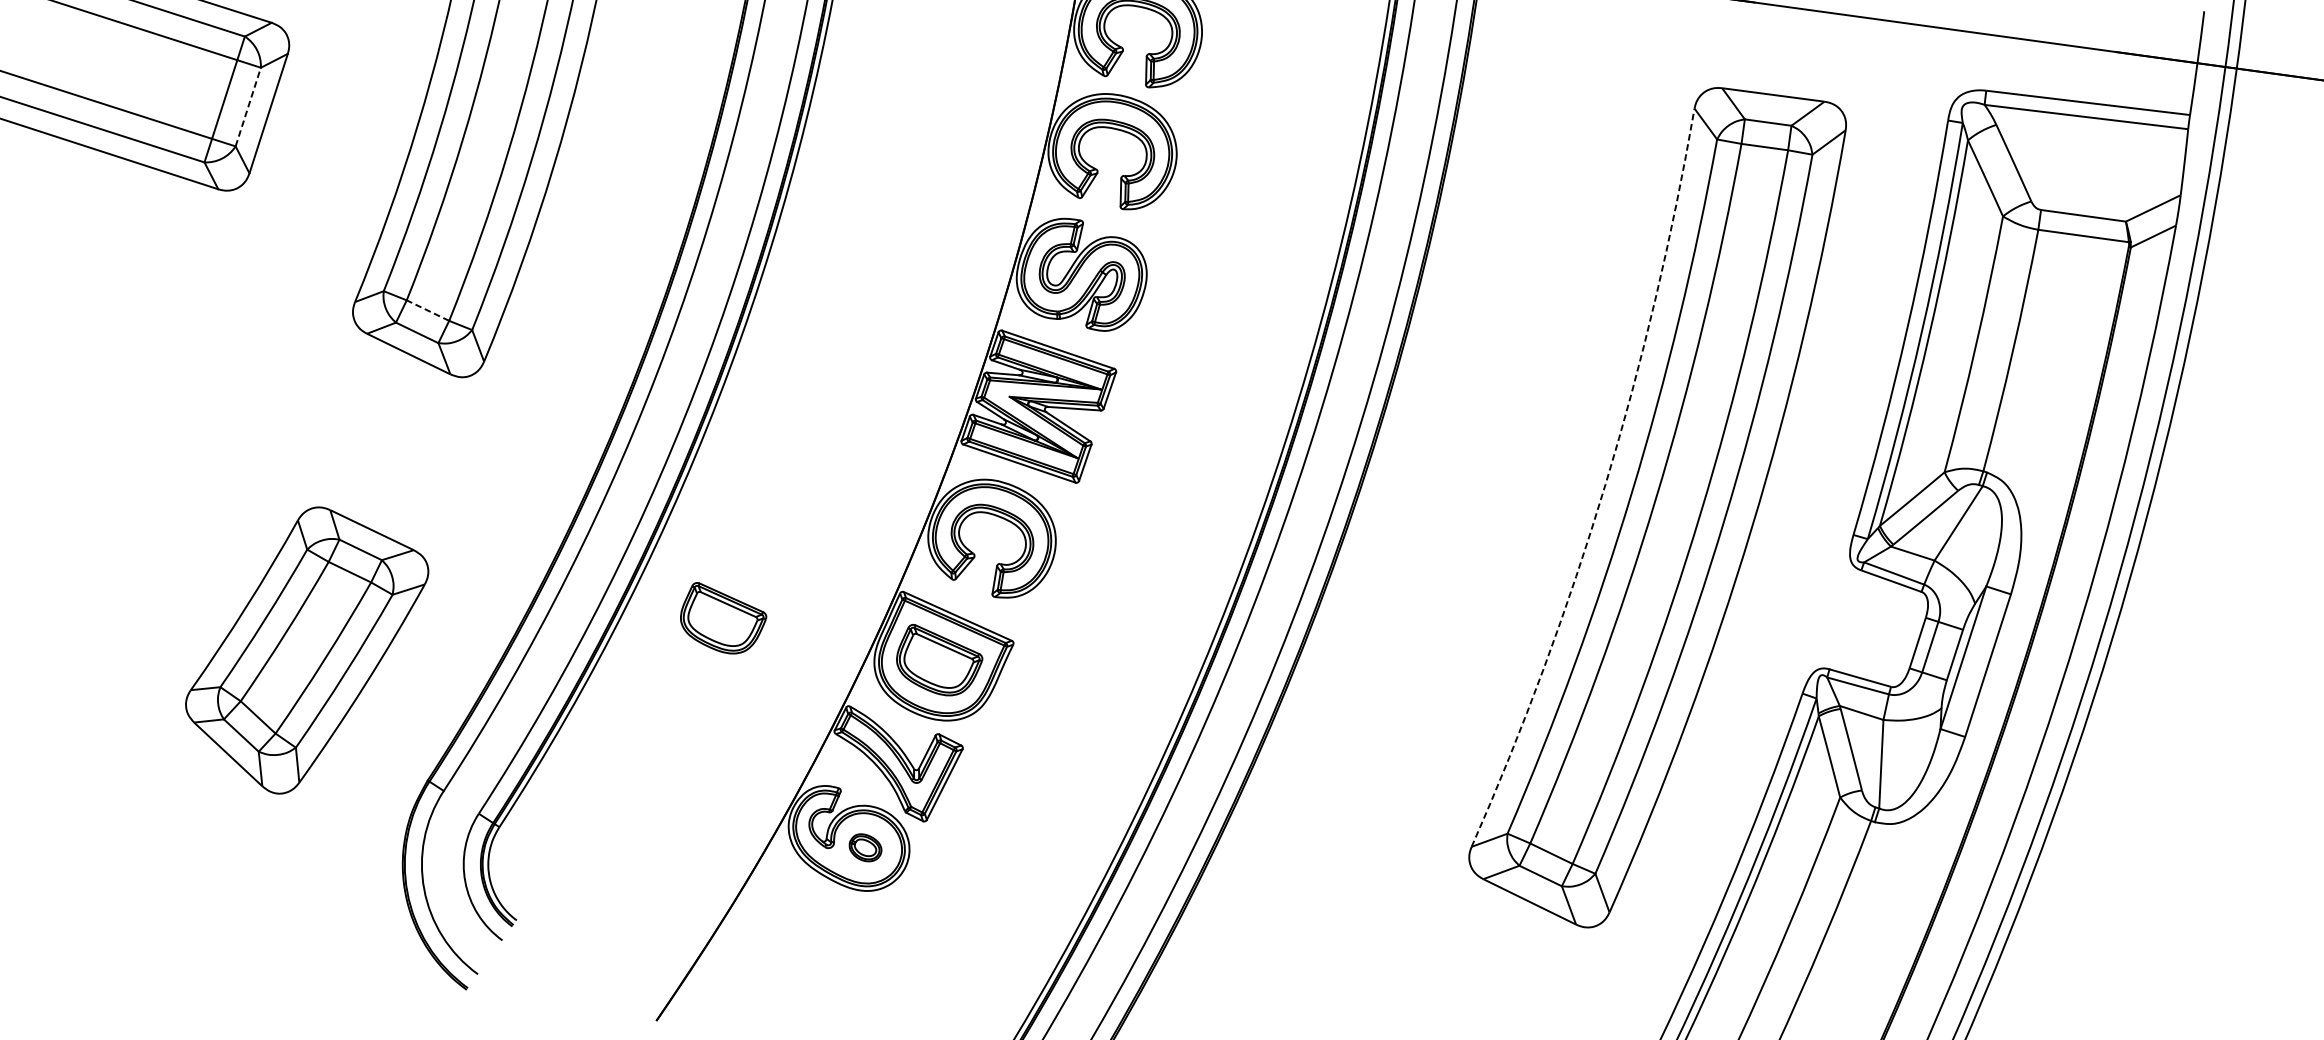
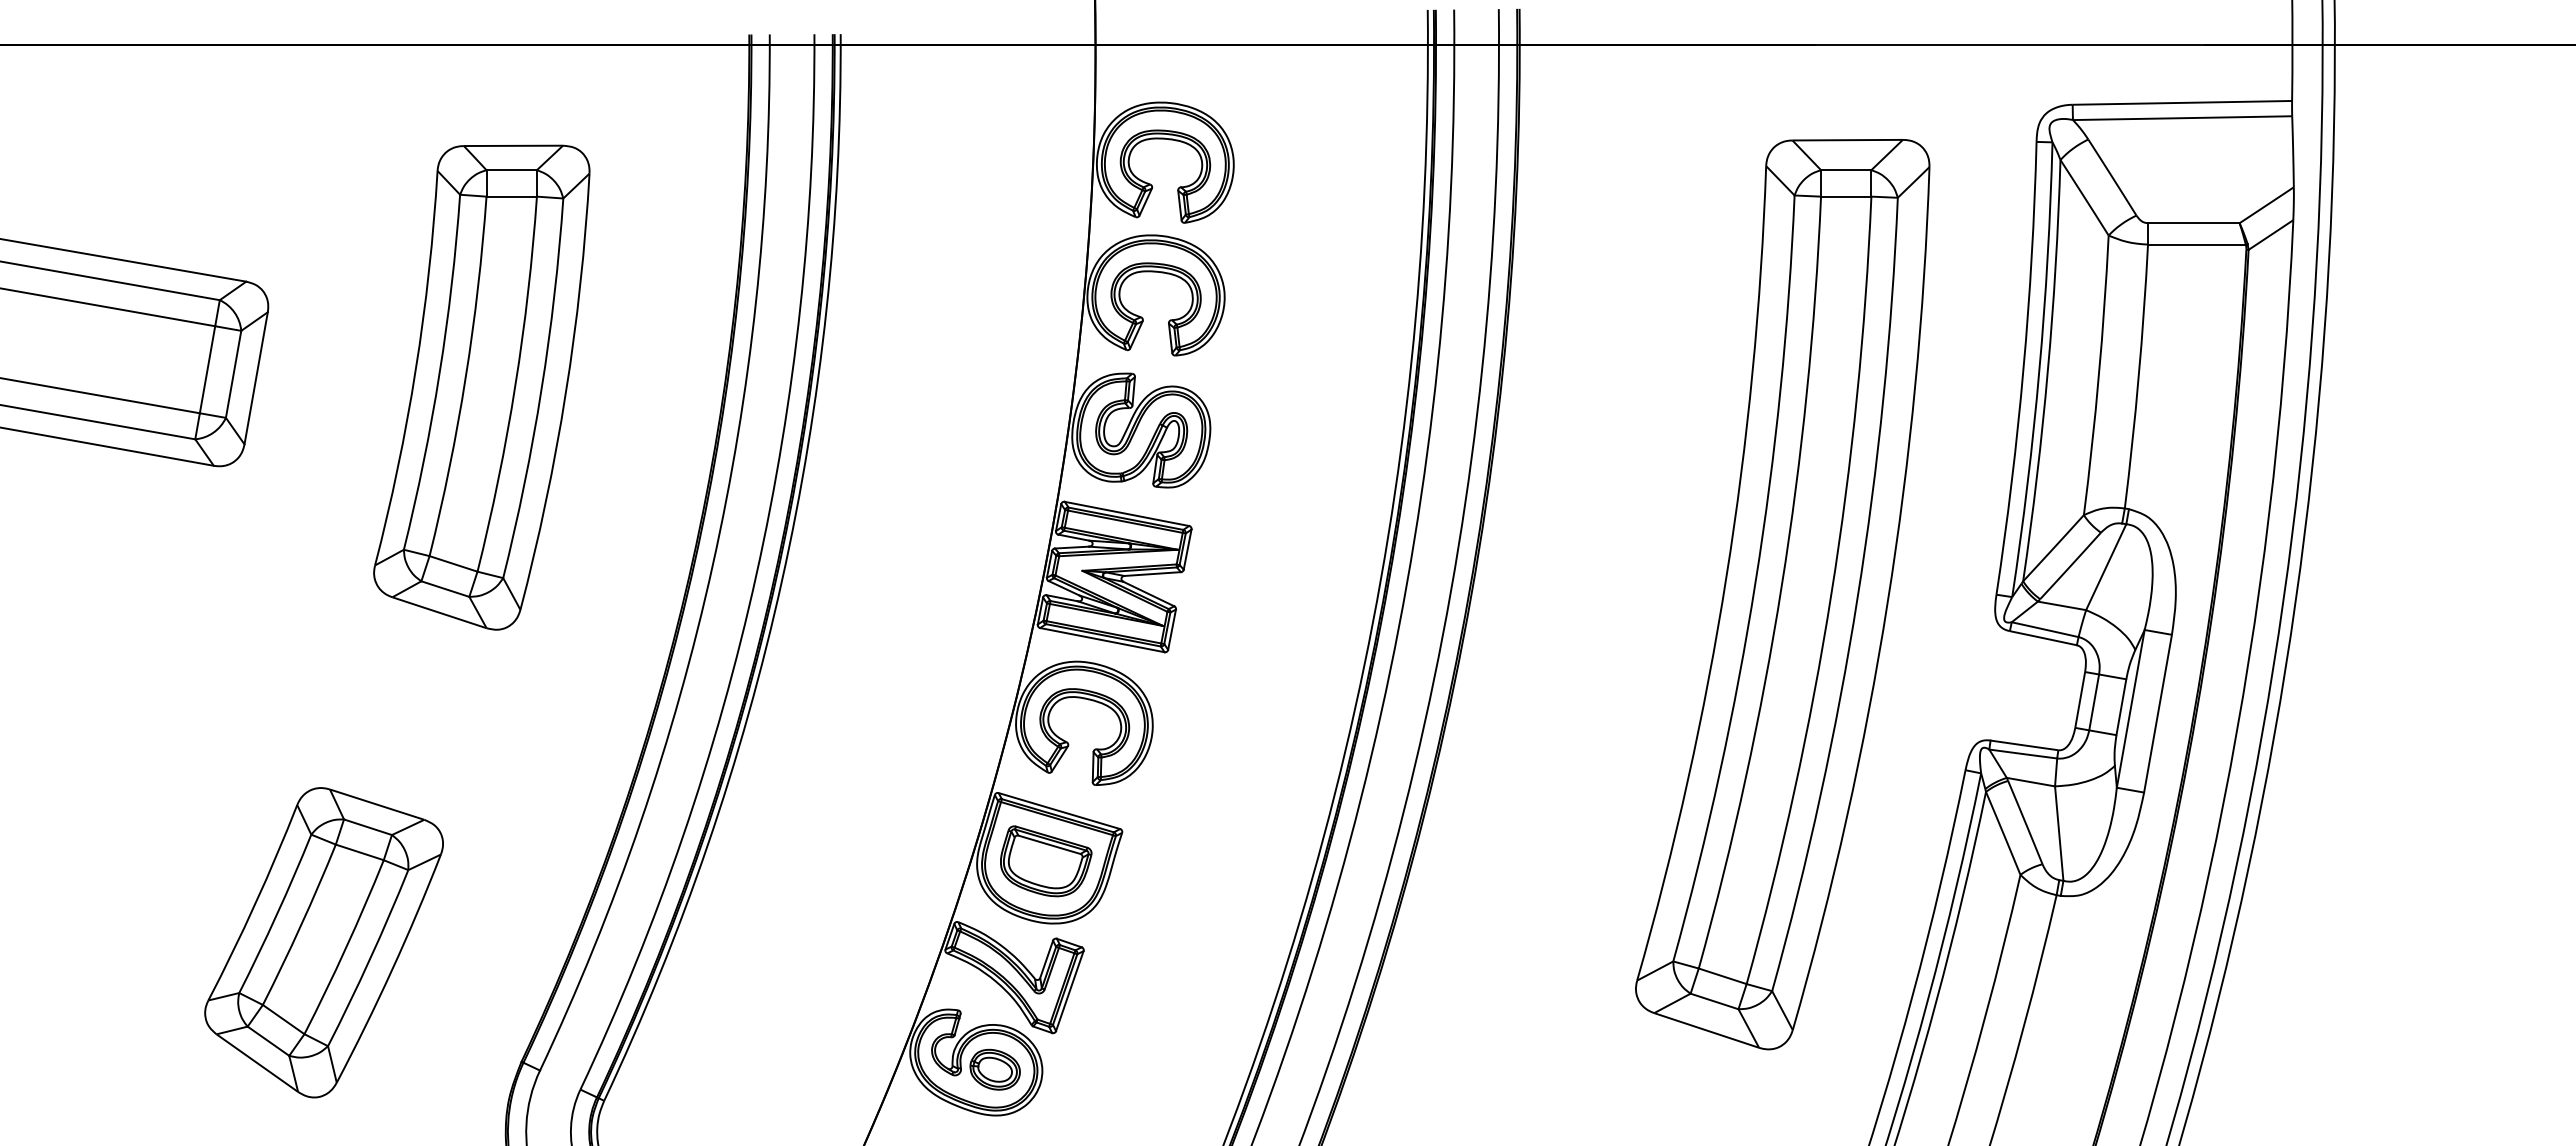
line: (248, 106) -> (233, 373), dashed -> solid
line: (427, 310) -> (453, 563), dashed -> solid
arc: (1605, 484) -> (1726, 577), dashed -> solid
part: (723, 619) -> (811, 848), removed
part: (304, 651) -> (323, 942), moved
part: (864, 847) -> (994, 1069), size x1.43

